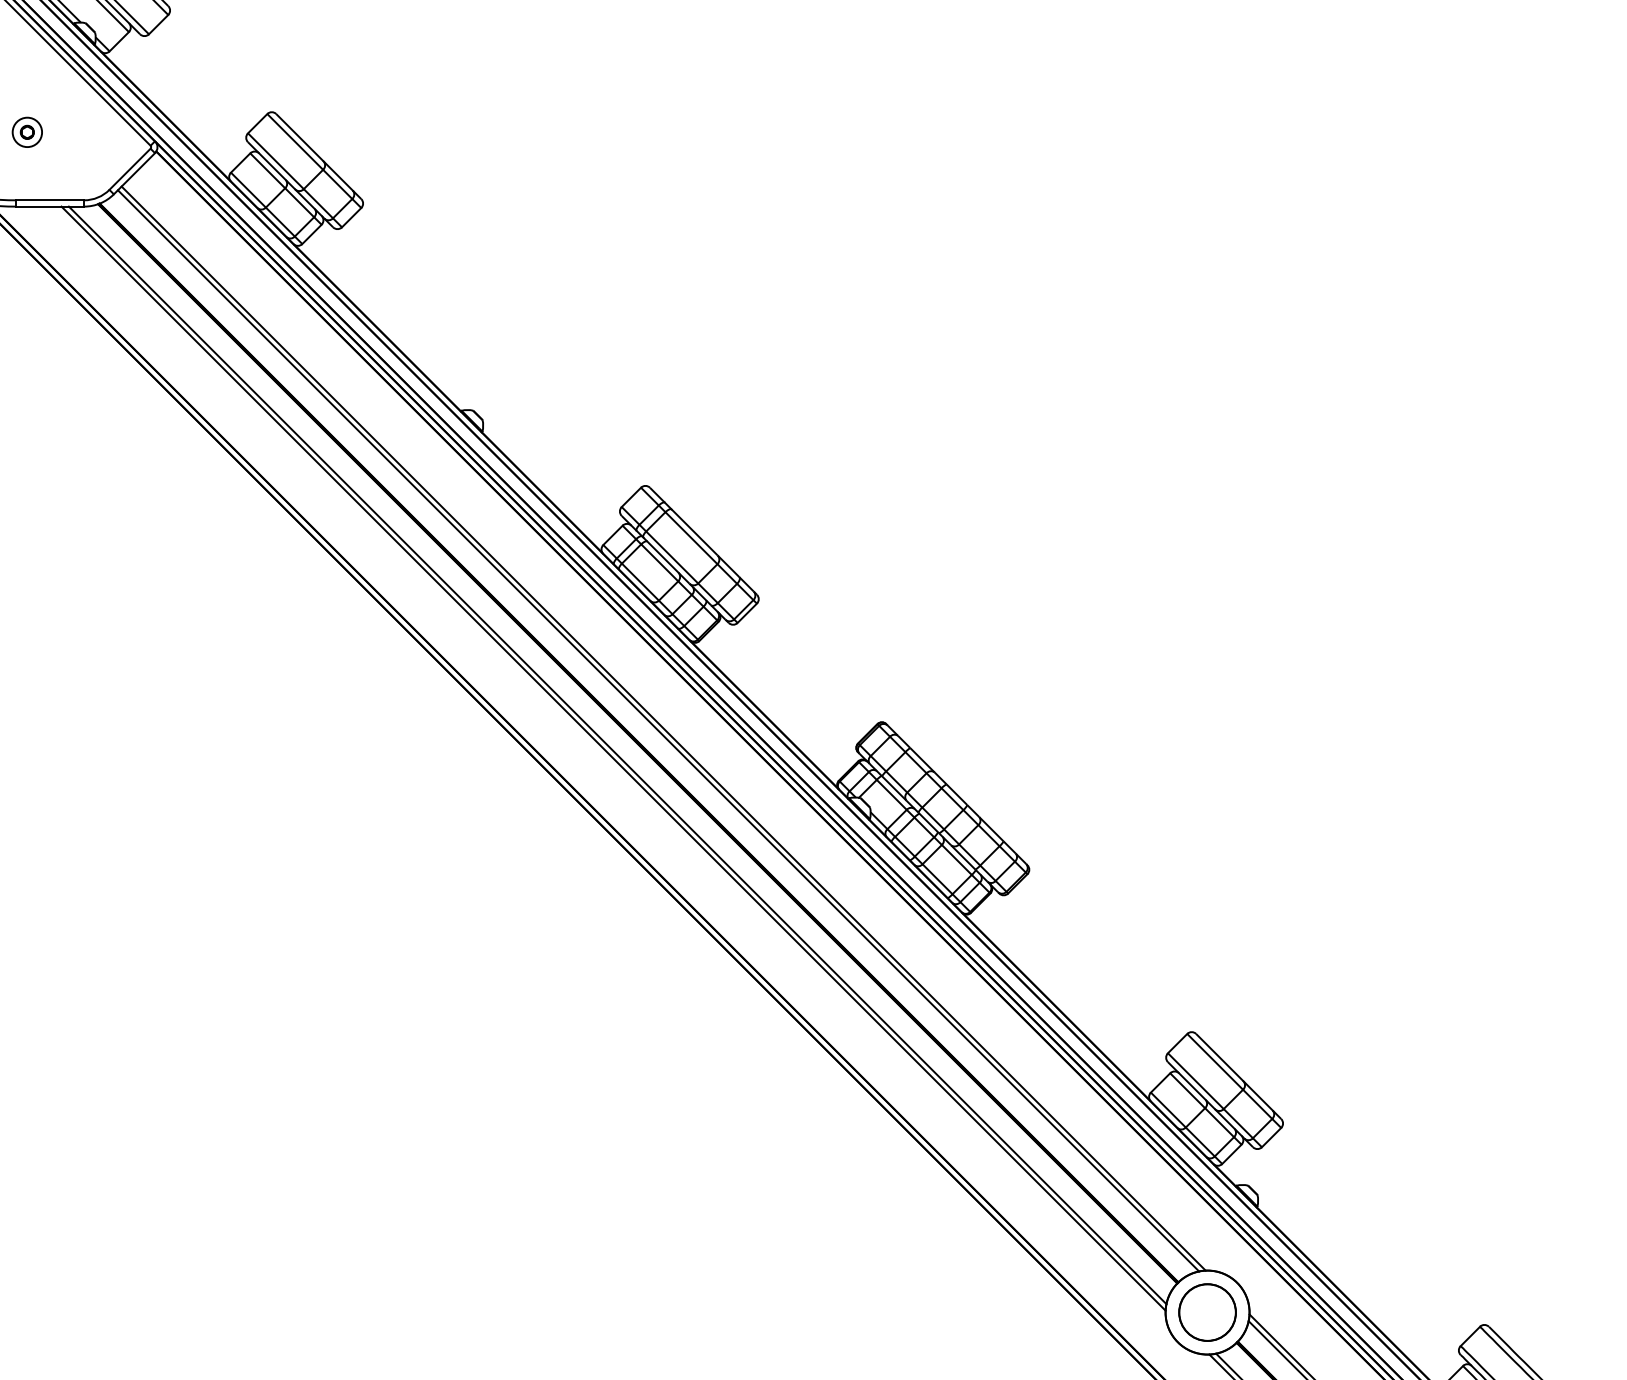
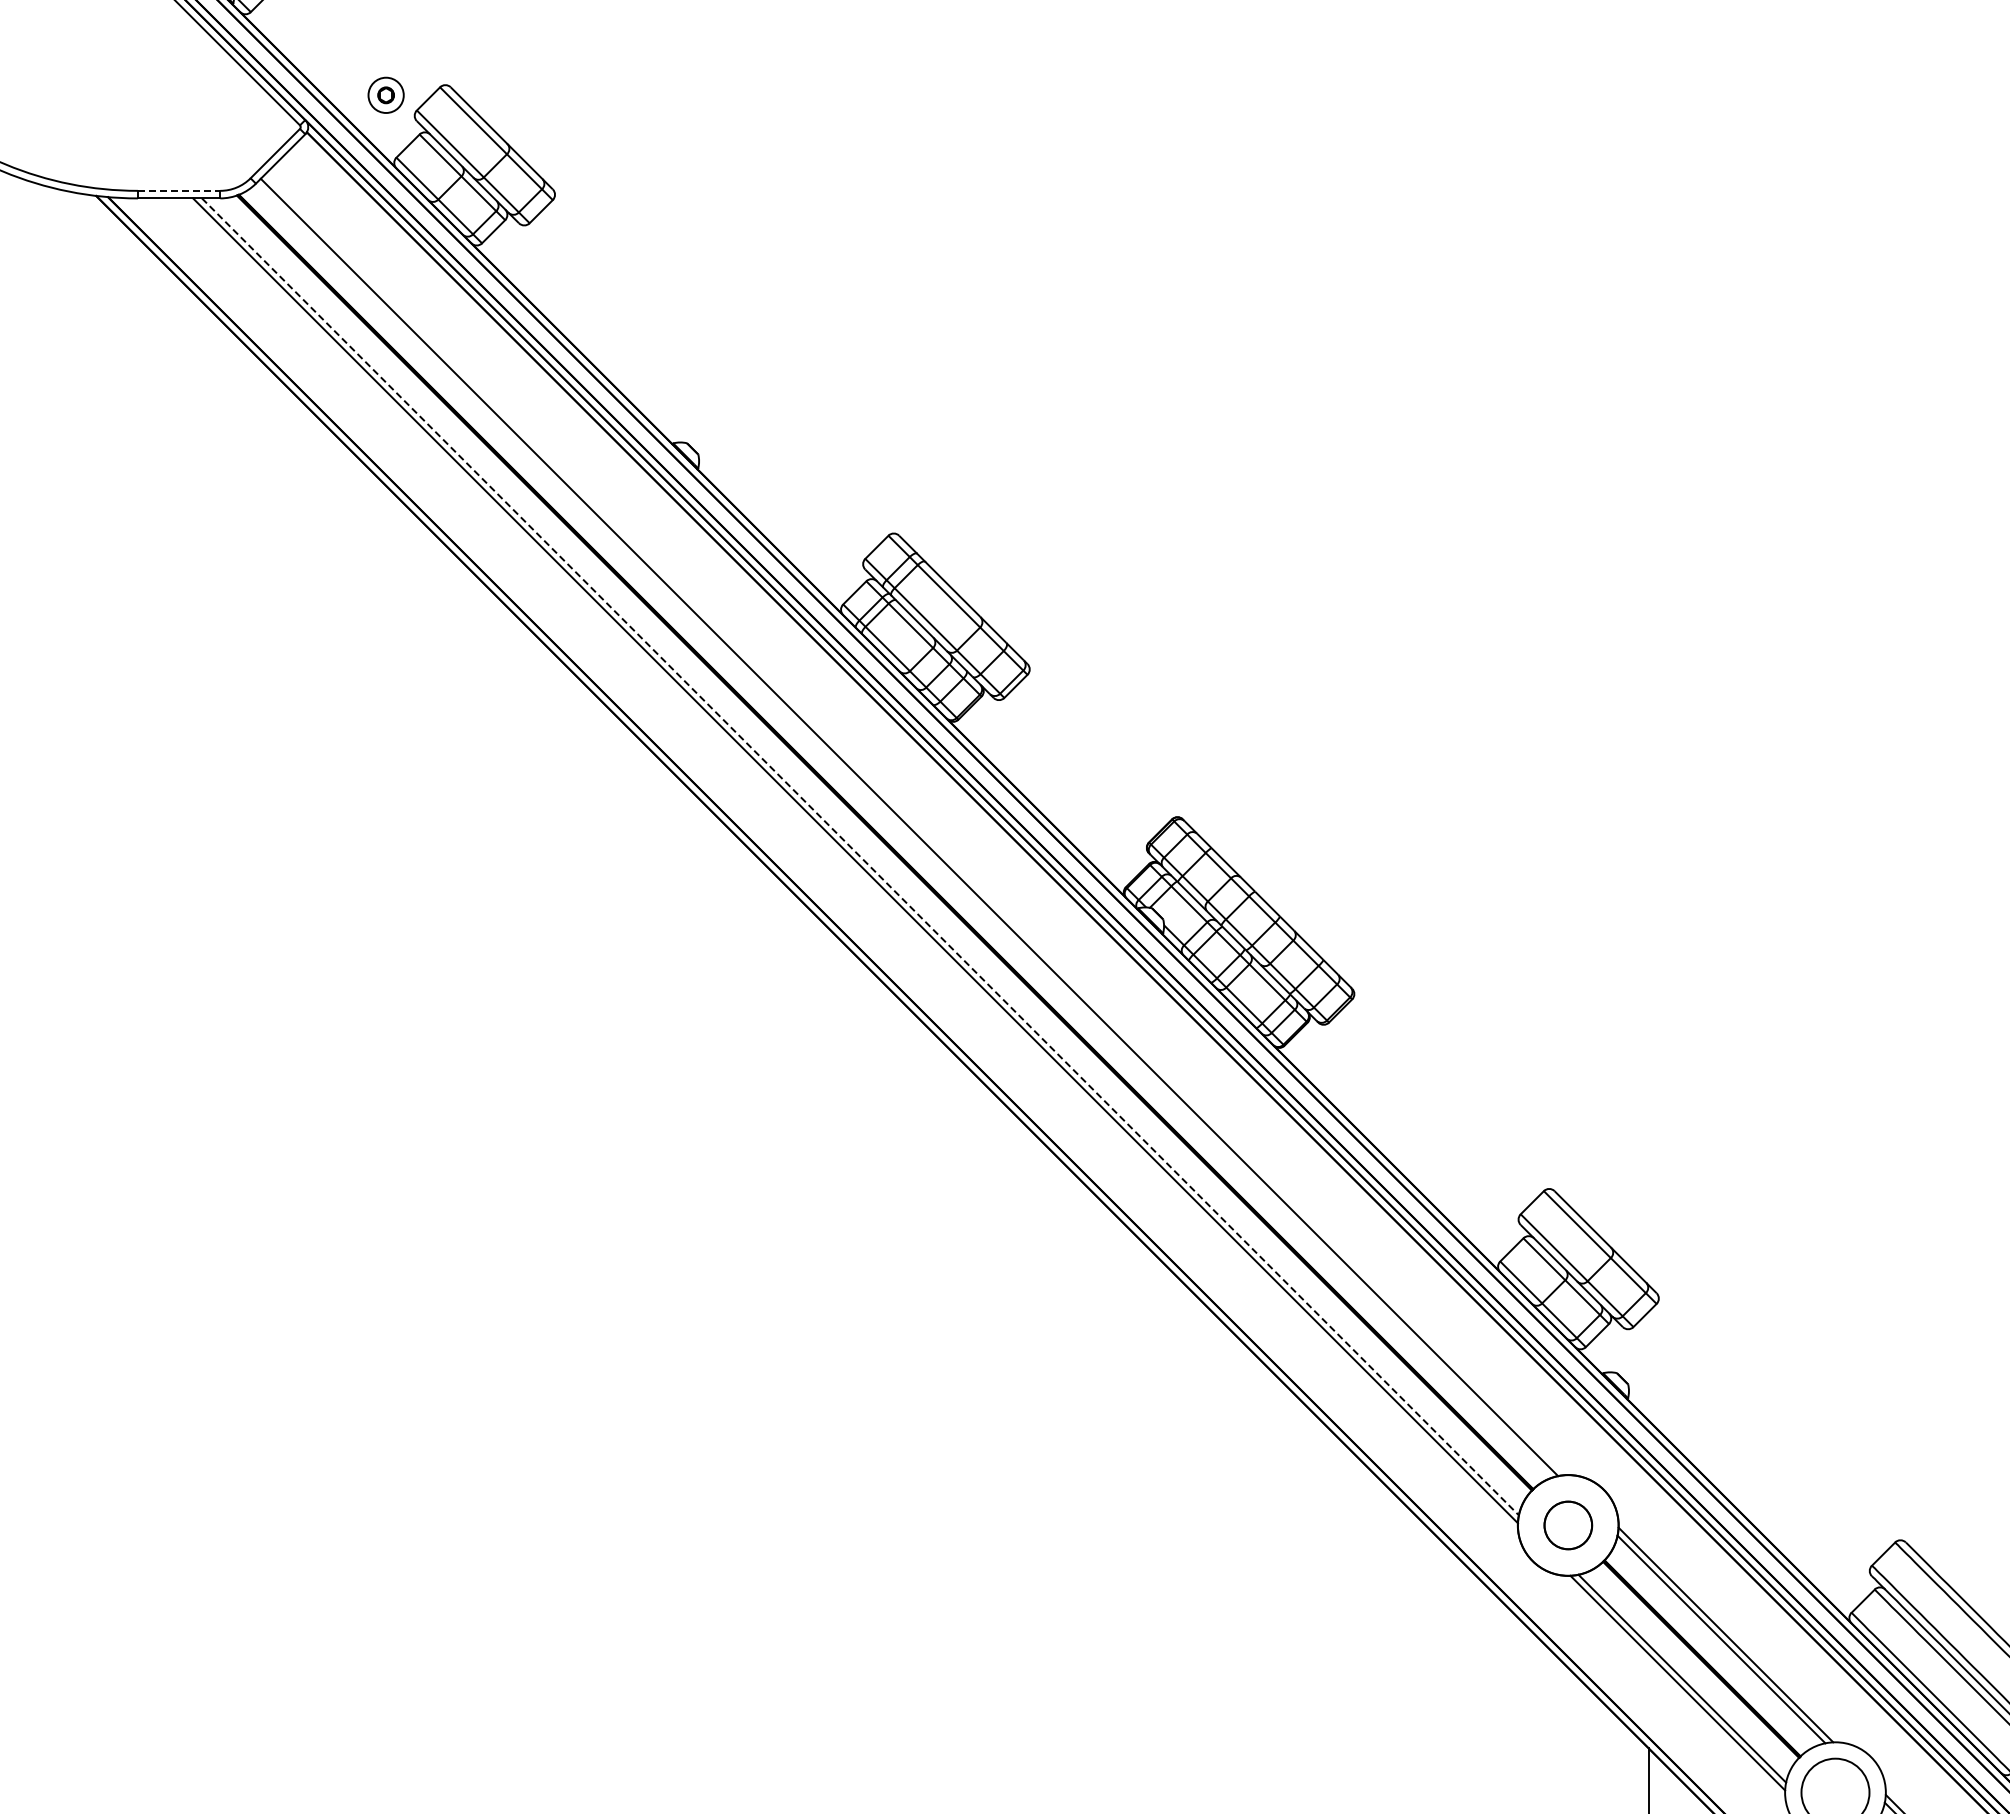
part: (26, 131) -> (385, 94), moved
line: (50, 200) -> (179, 190), solid -> dashed
line: (663, 728) -> (915, 824), removed
line: (617, 755) -> (860, 857), solid -> dashed
circle: (1207, 1312) -> (1568, 1525), size x0.7

